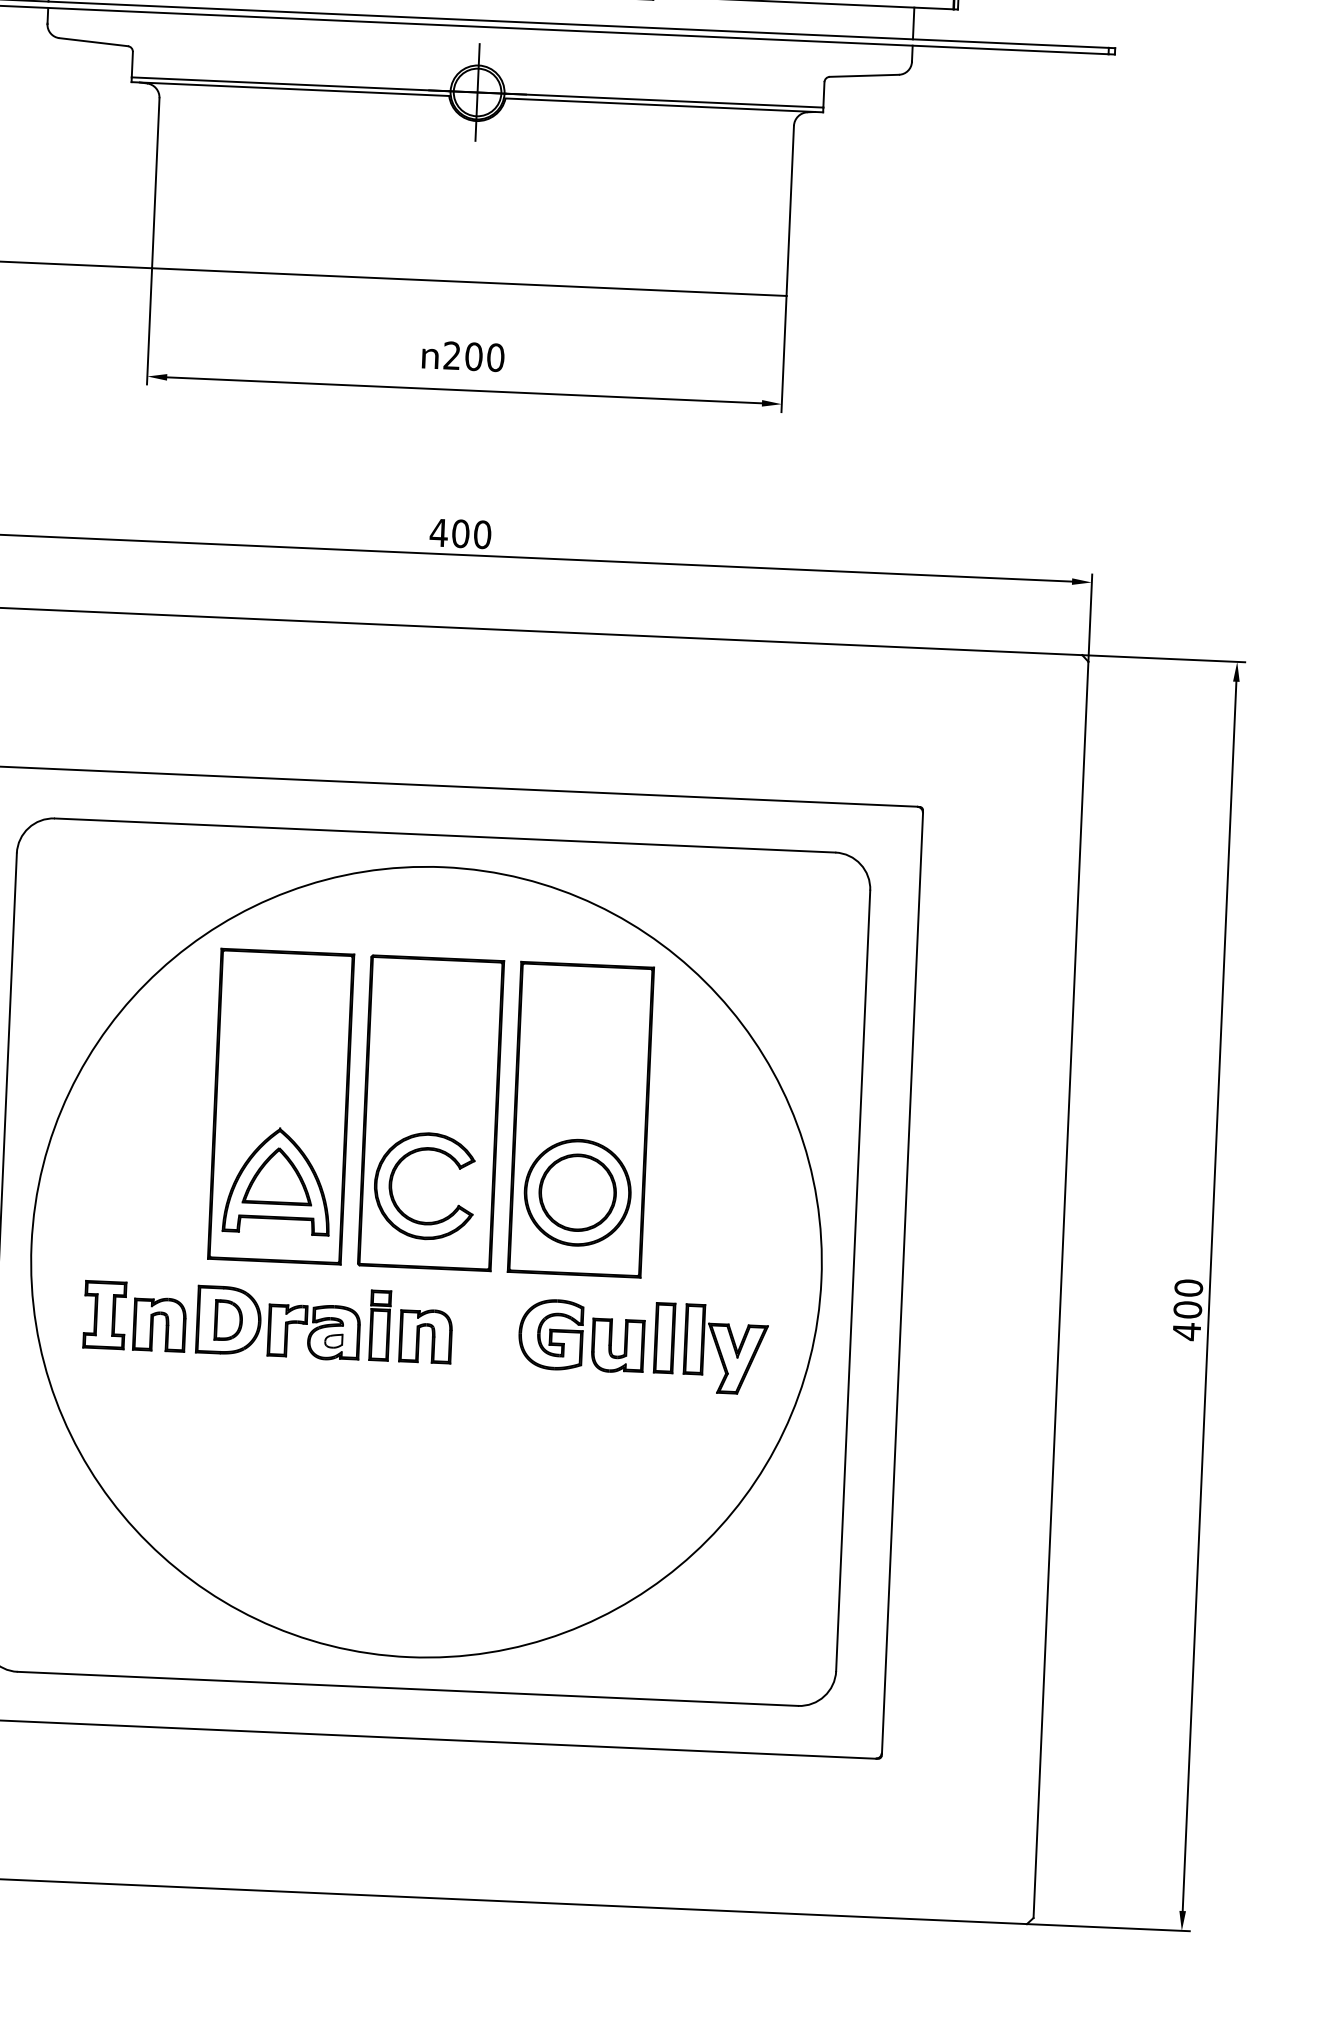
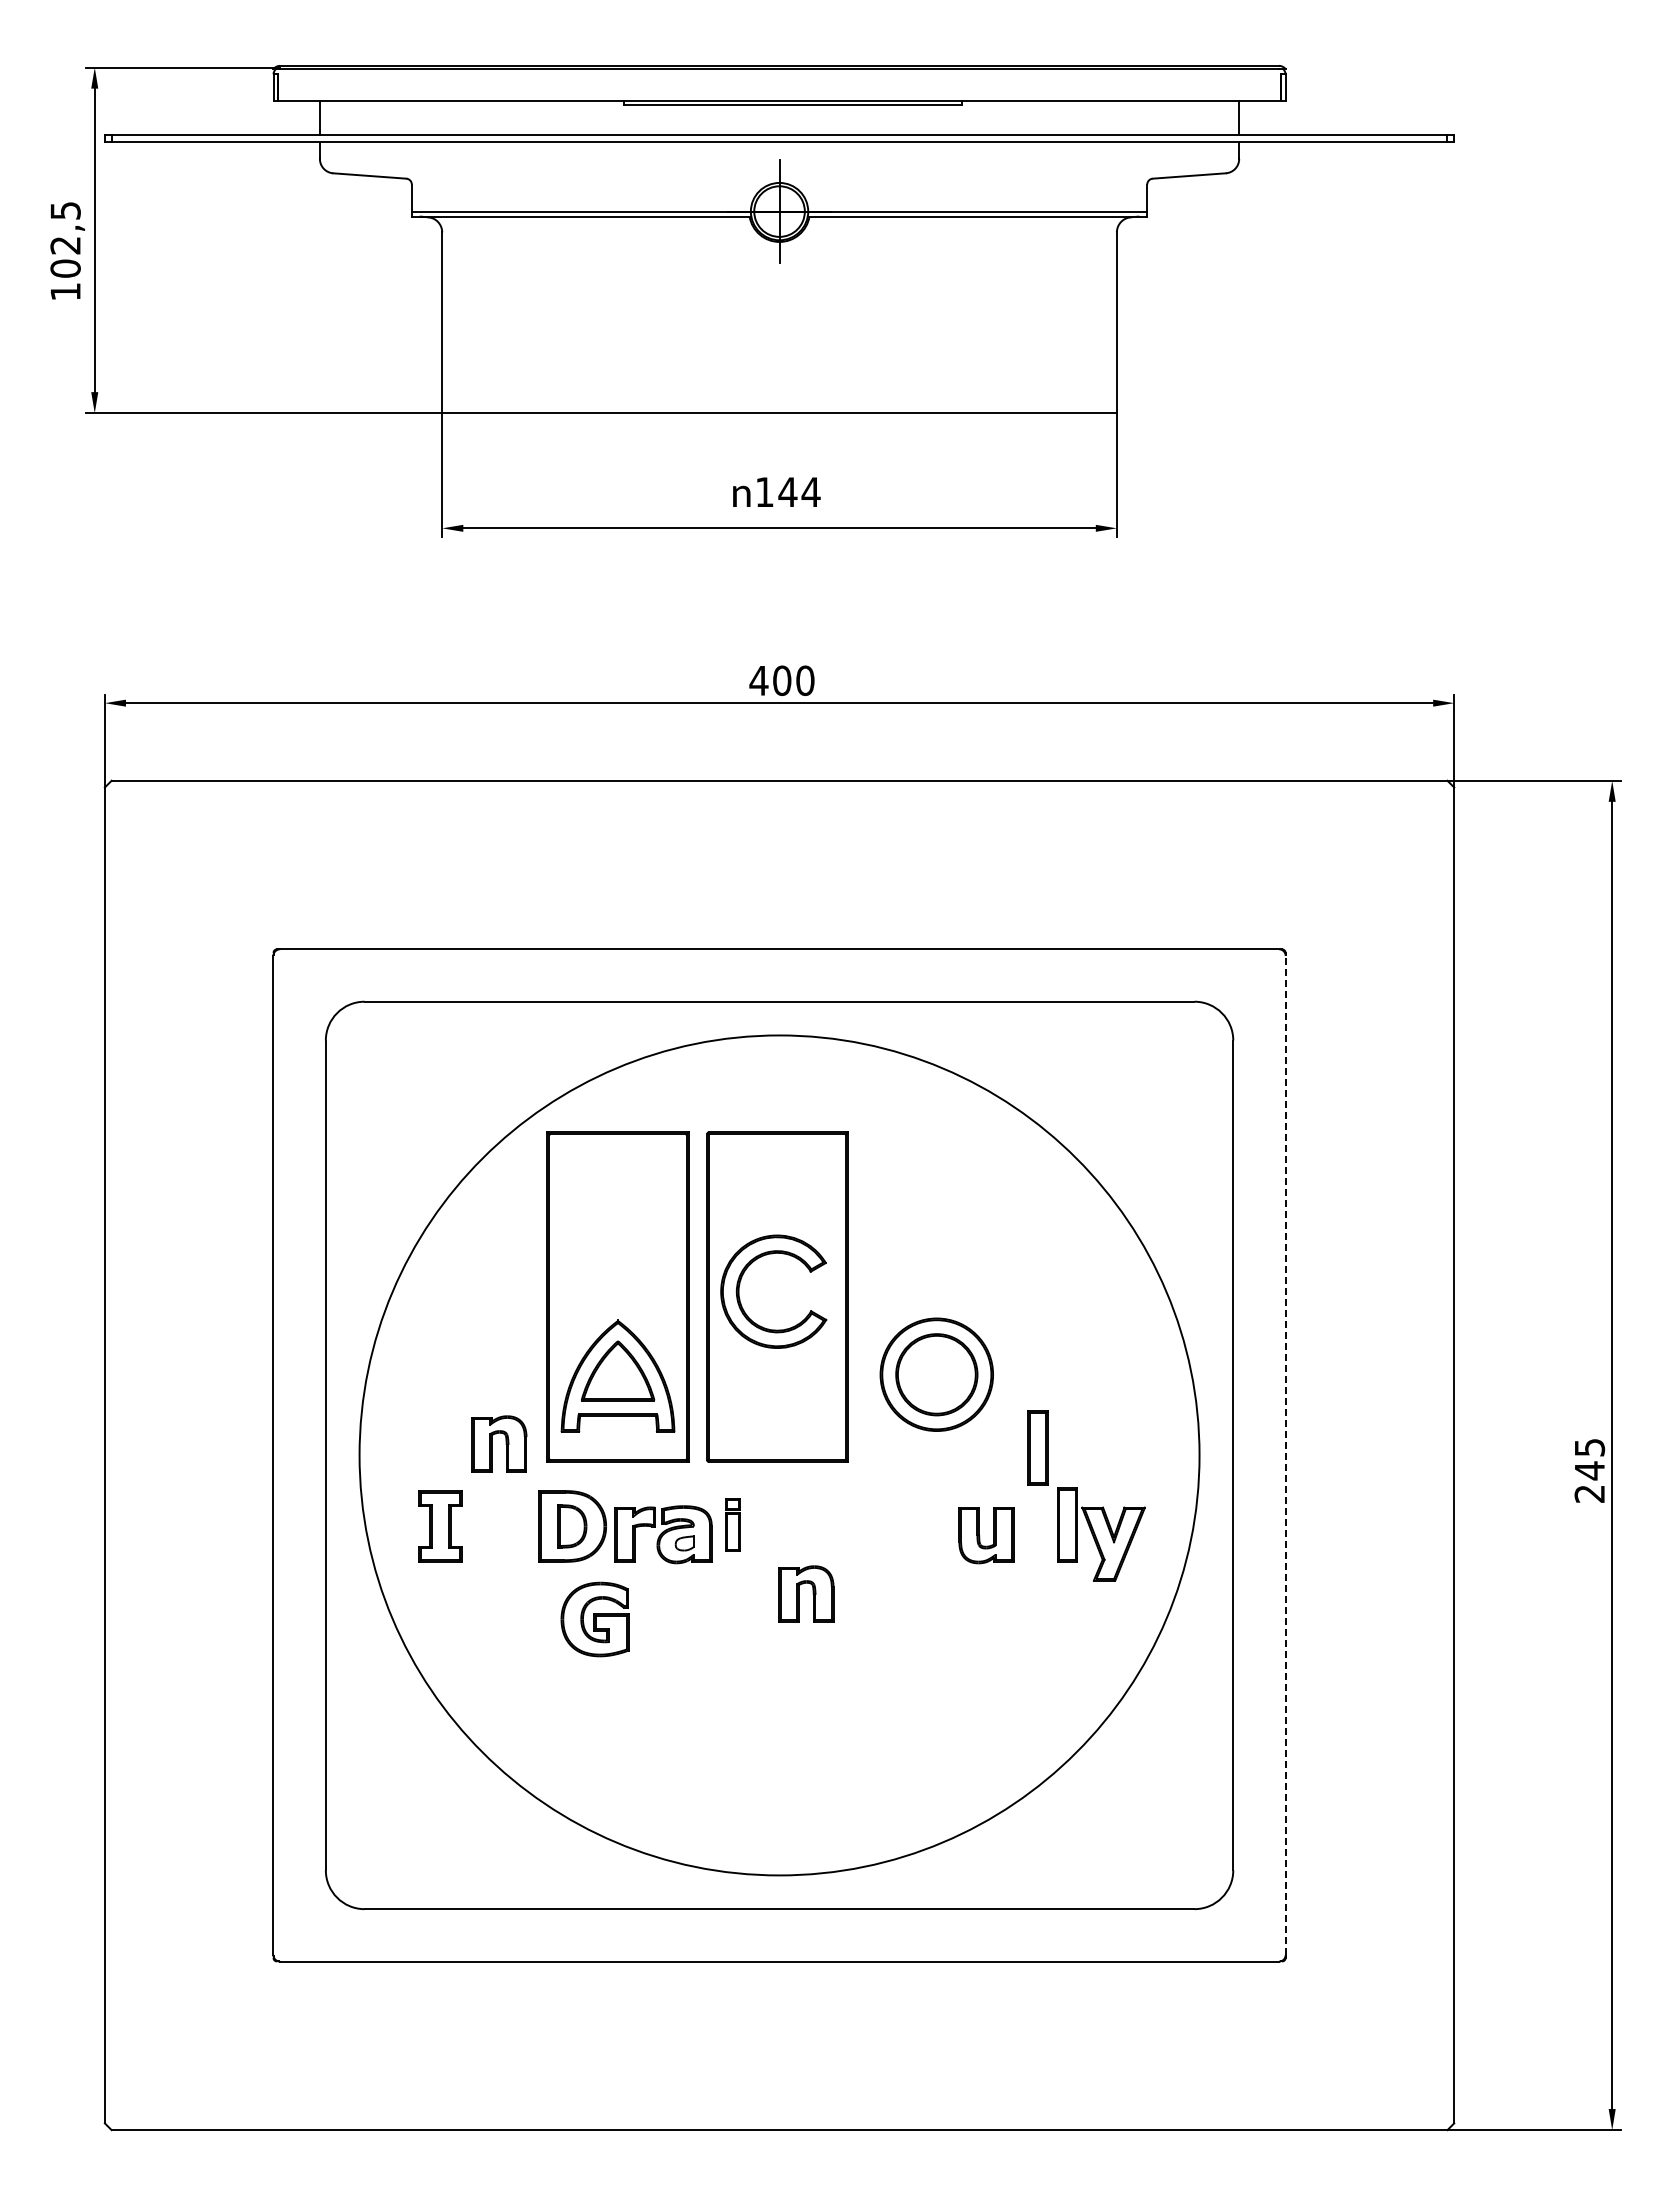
text: (474, 357) -> (788, 492), 200 -> 144
part: (580, 1119) -> (936, 1296), removed
part: (393, 1177) -> (740, 1284), moved
line: (902, 1282) -> (1285, 1454), solid -> dashed
text: (1187, 1309) -> (1589, 1470), 400 -> 245
part: (159, 1324) -> (499, 1443), moved
part: (379, 1325) -> (732, 1524), size x0.7
part: (550, 1334) -> (594, 1619), moved
part: (426, 1335) -> (806, 1593), moved
part: (664, 1337) -> (1037, 1447), moved

